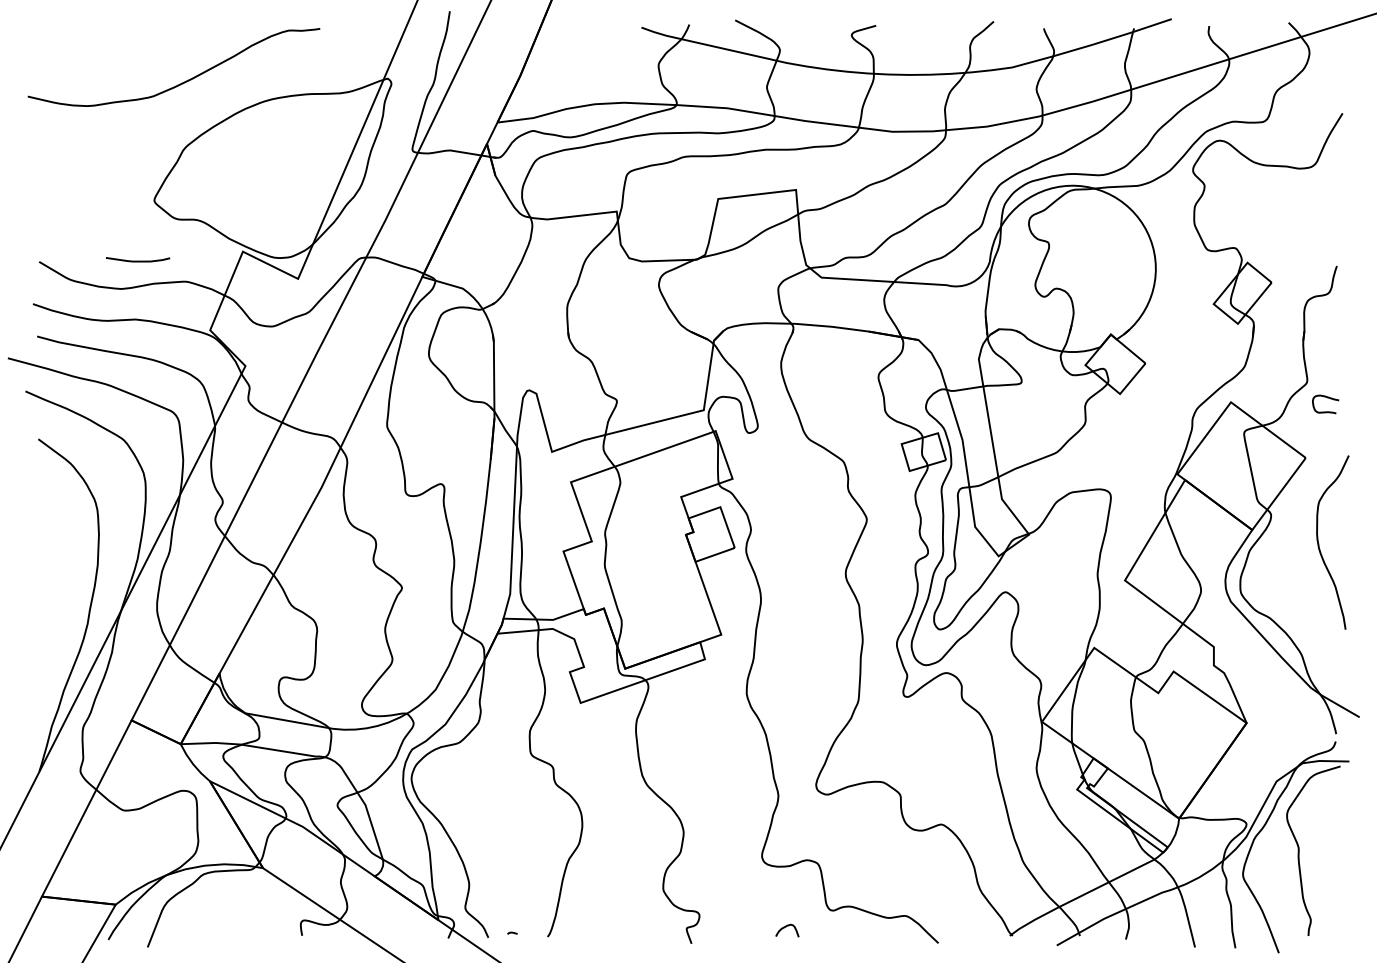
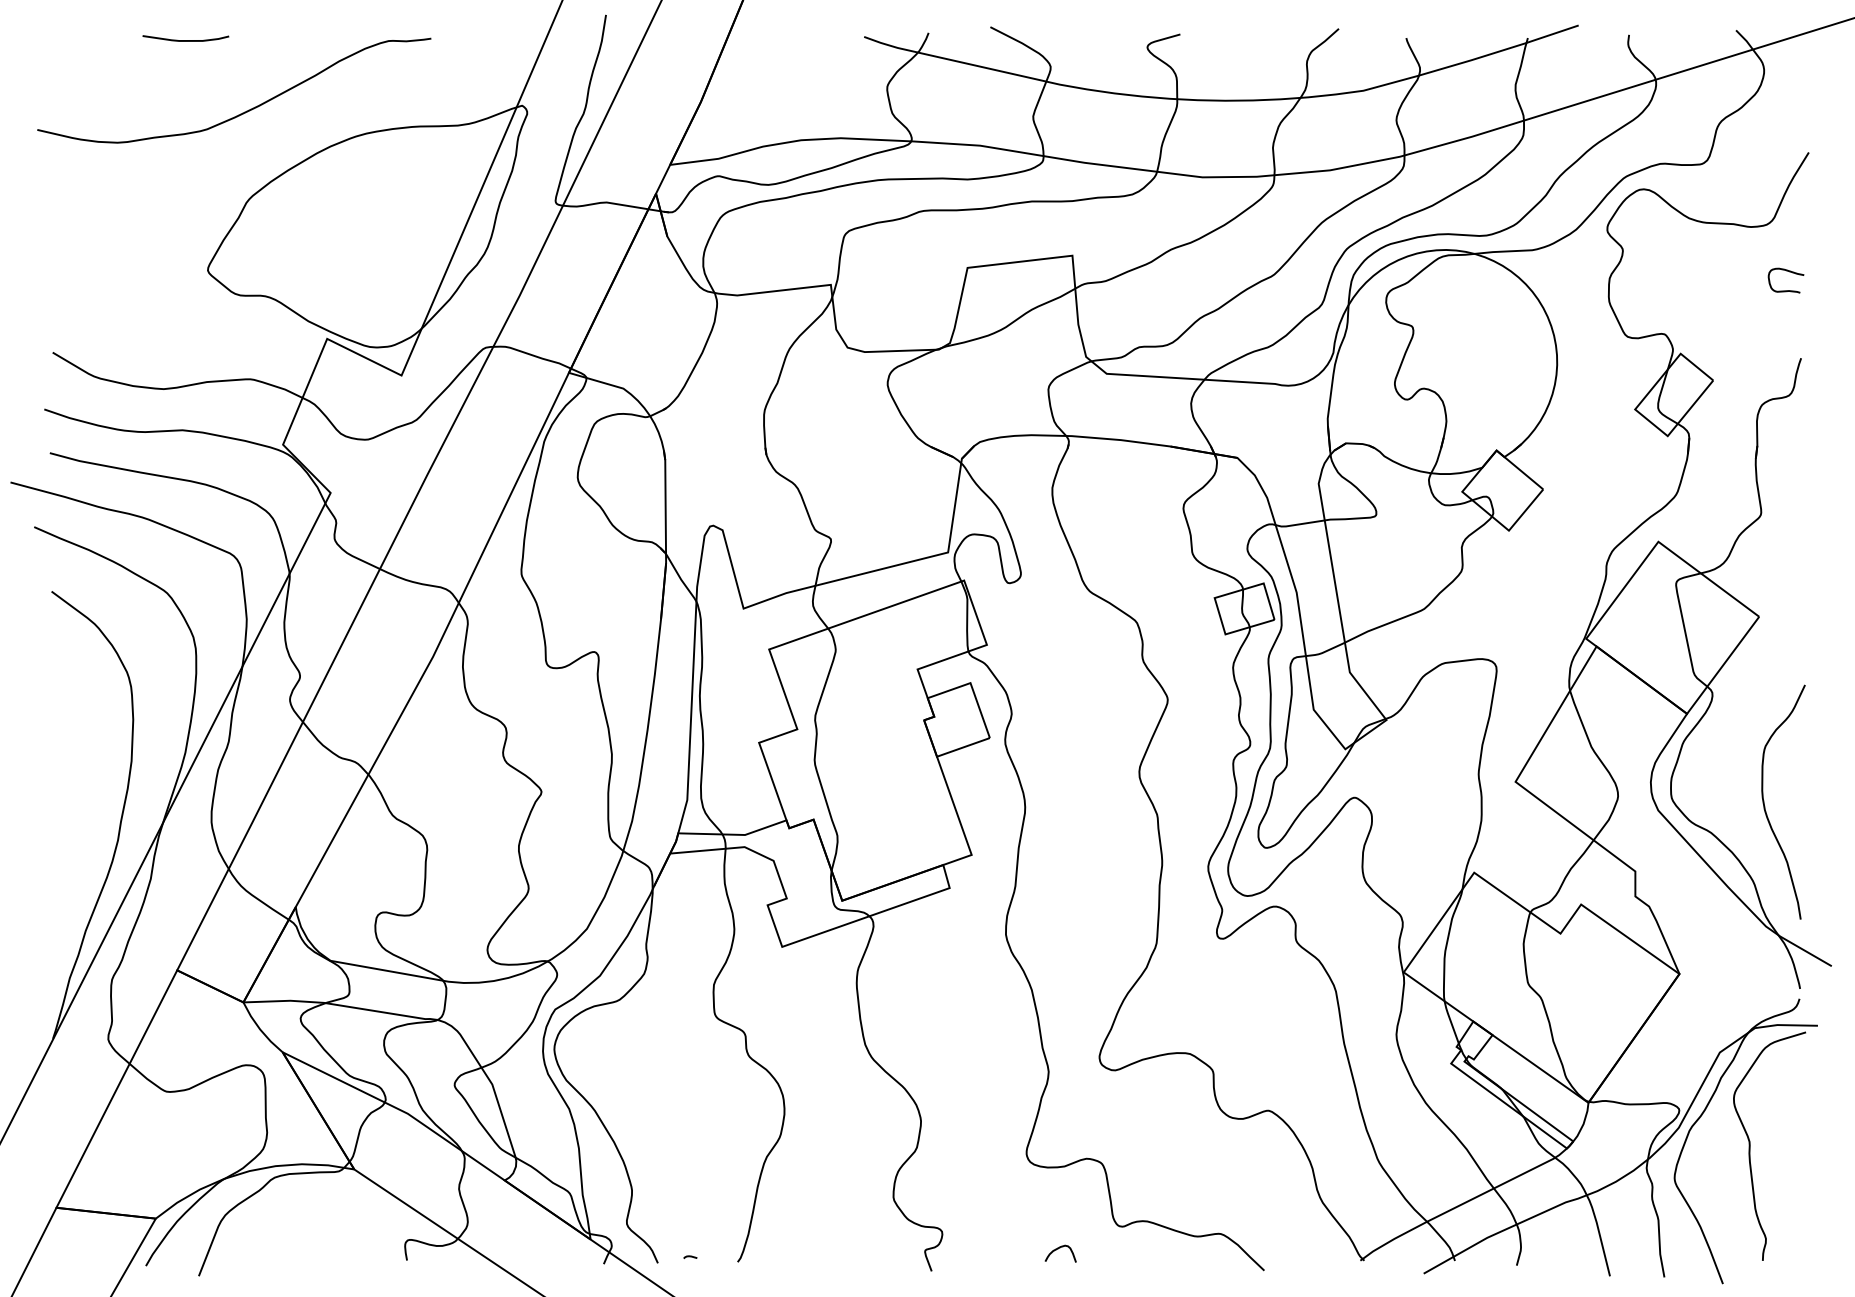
curve: (137, 260) -> (185, 39), moved
curve: (1327, 398) -> (1788, 272), moved
curve: (1319, 543) -> (1765, 803), moved

